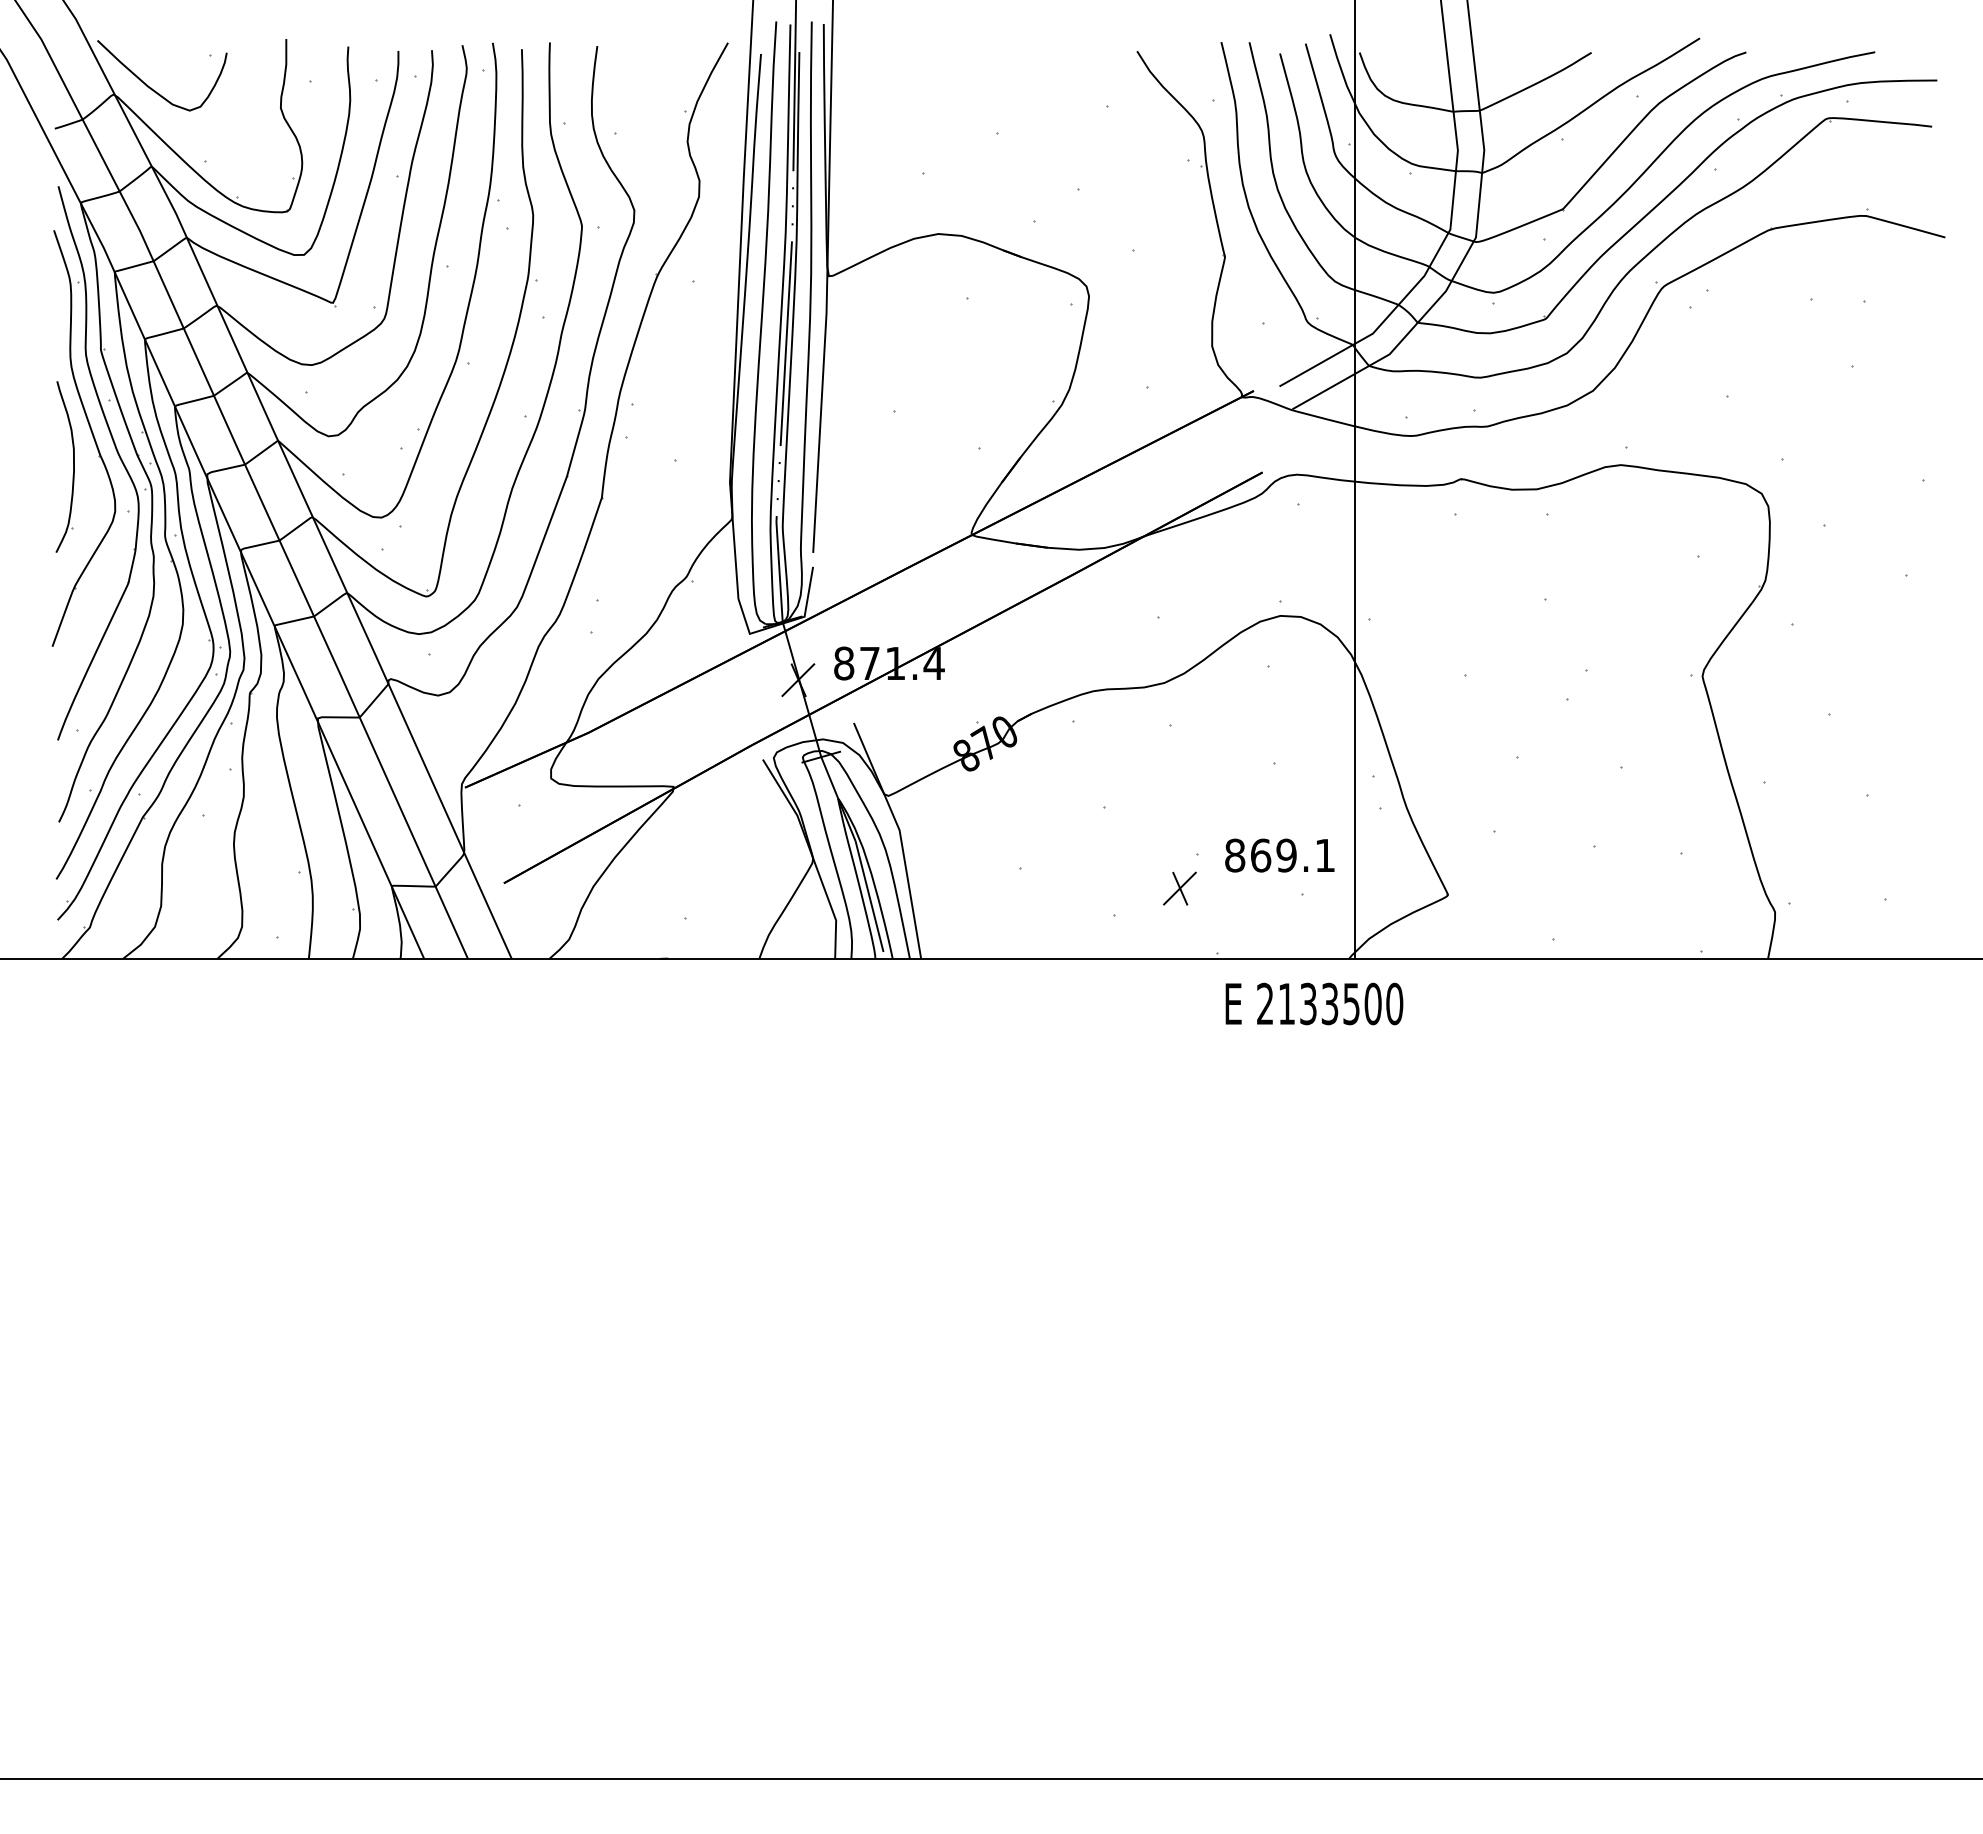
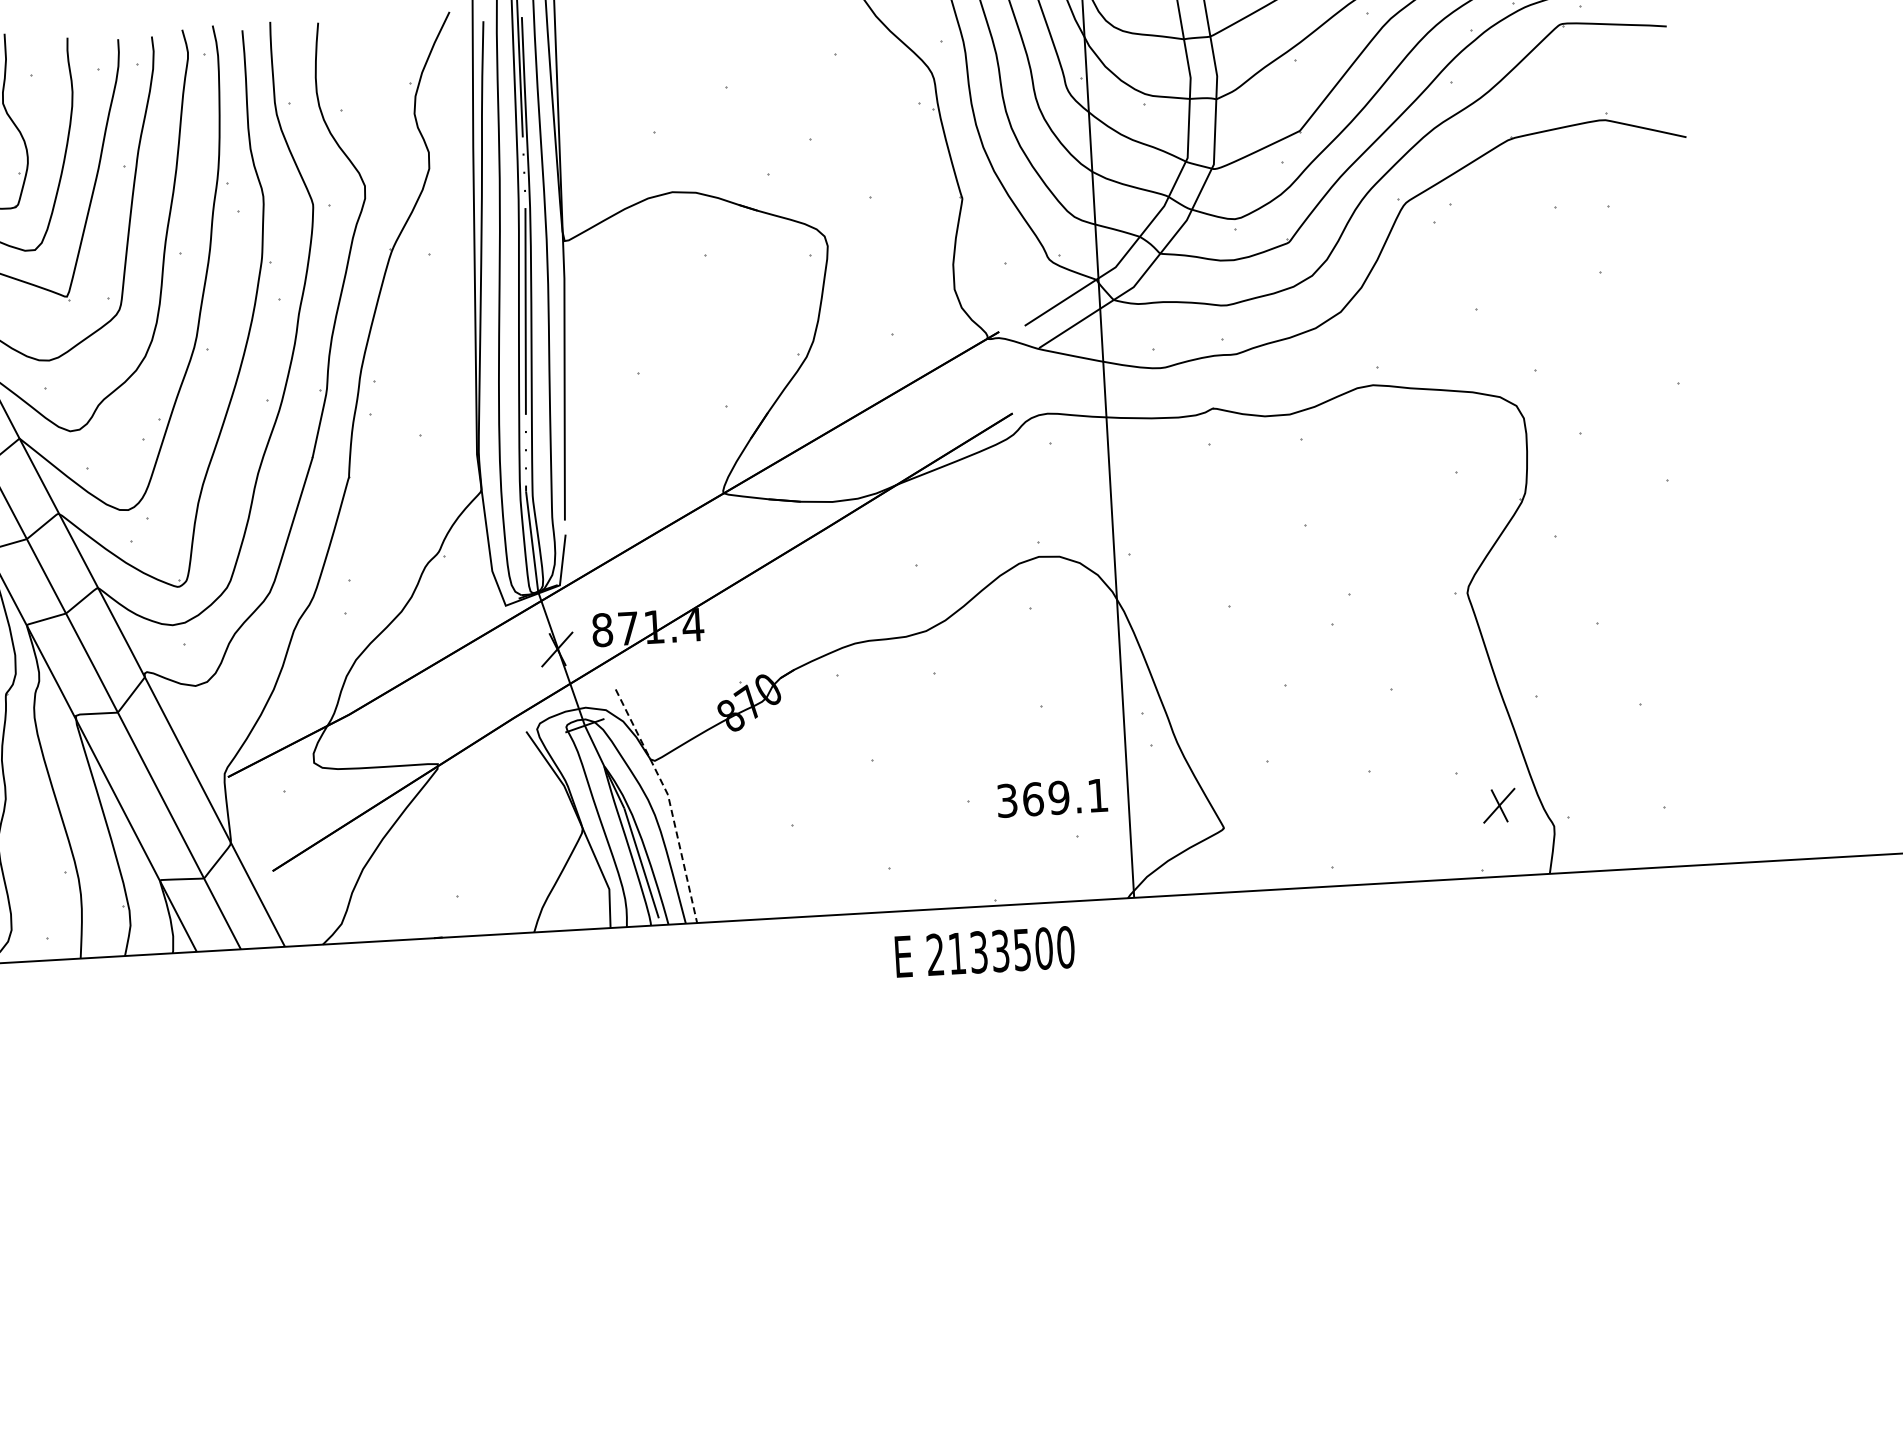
line: (900, 837) -> (669, 802), solid -> dashed
text: (1235, 855) -> (1007, 800), 869.1 -> 369.1
part: (1179, 888) -> (1498, 805), moved
text: (1314, 1003) -> (985, 951), moved

